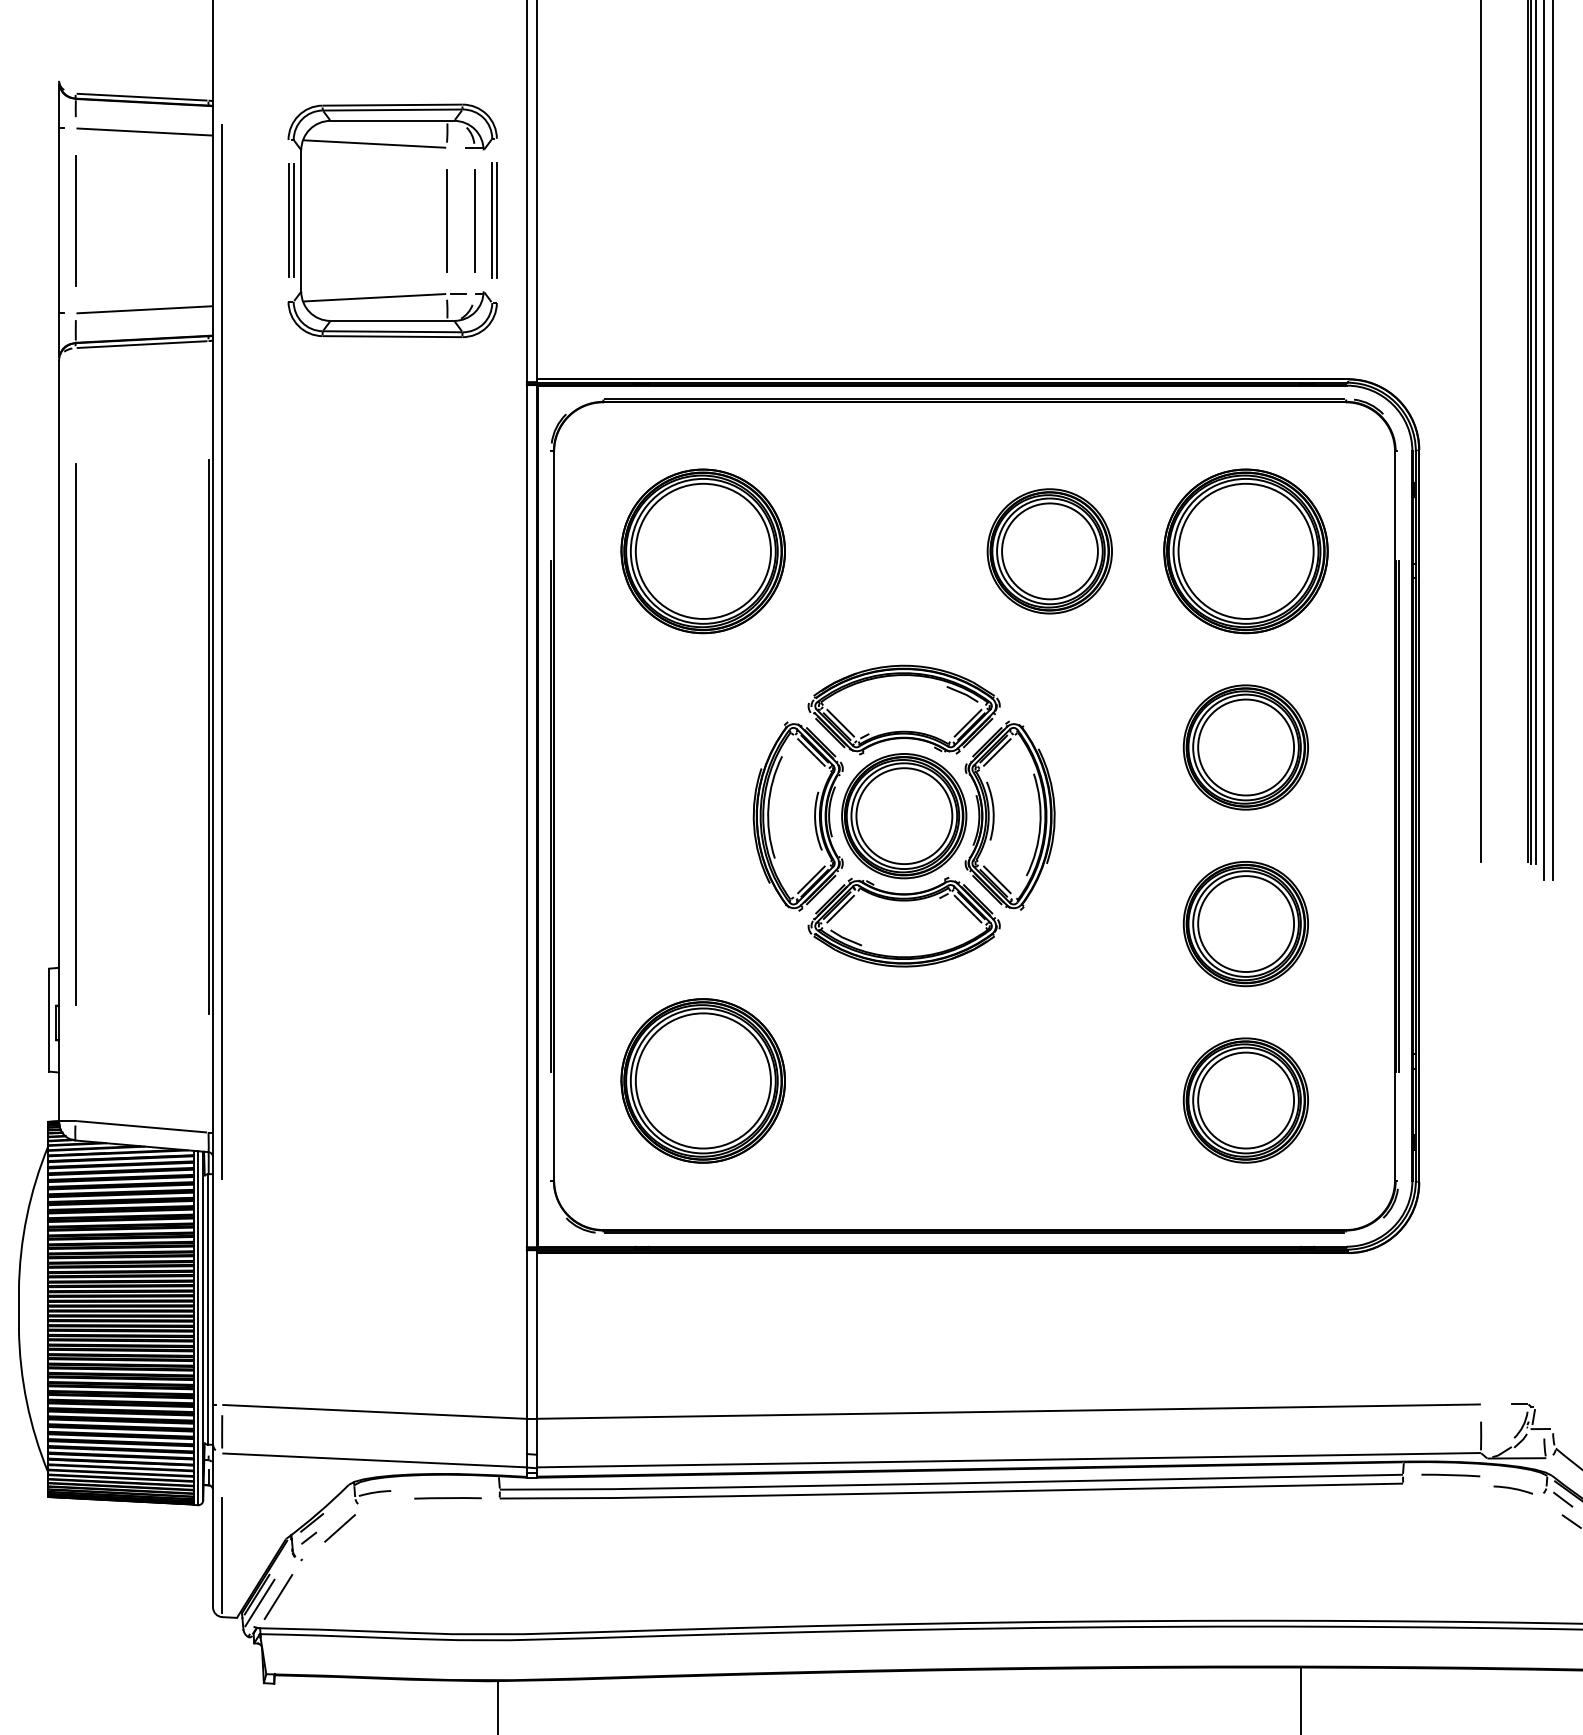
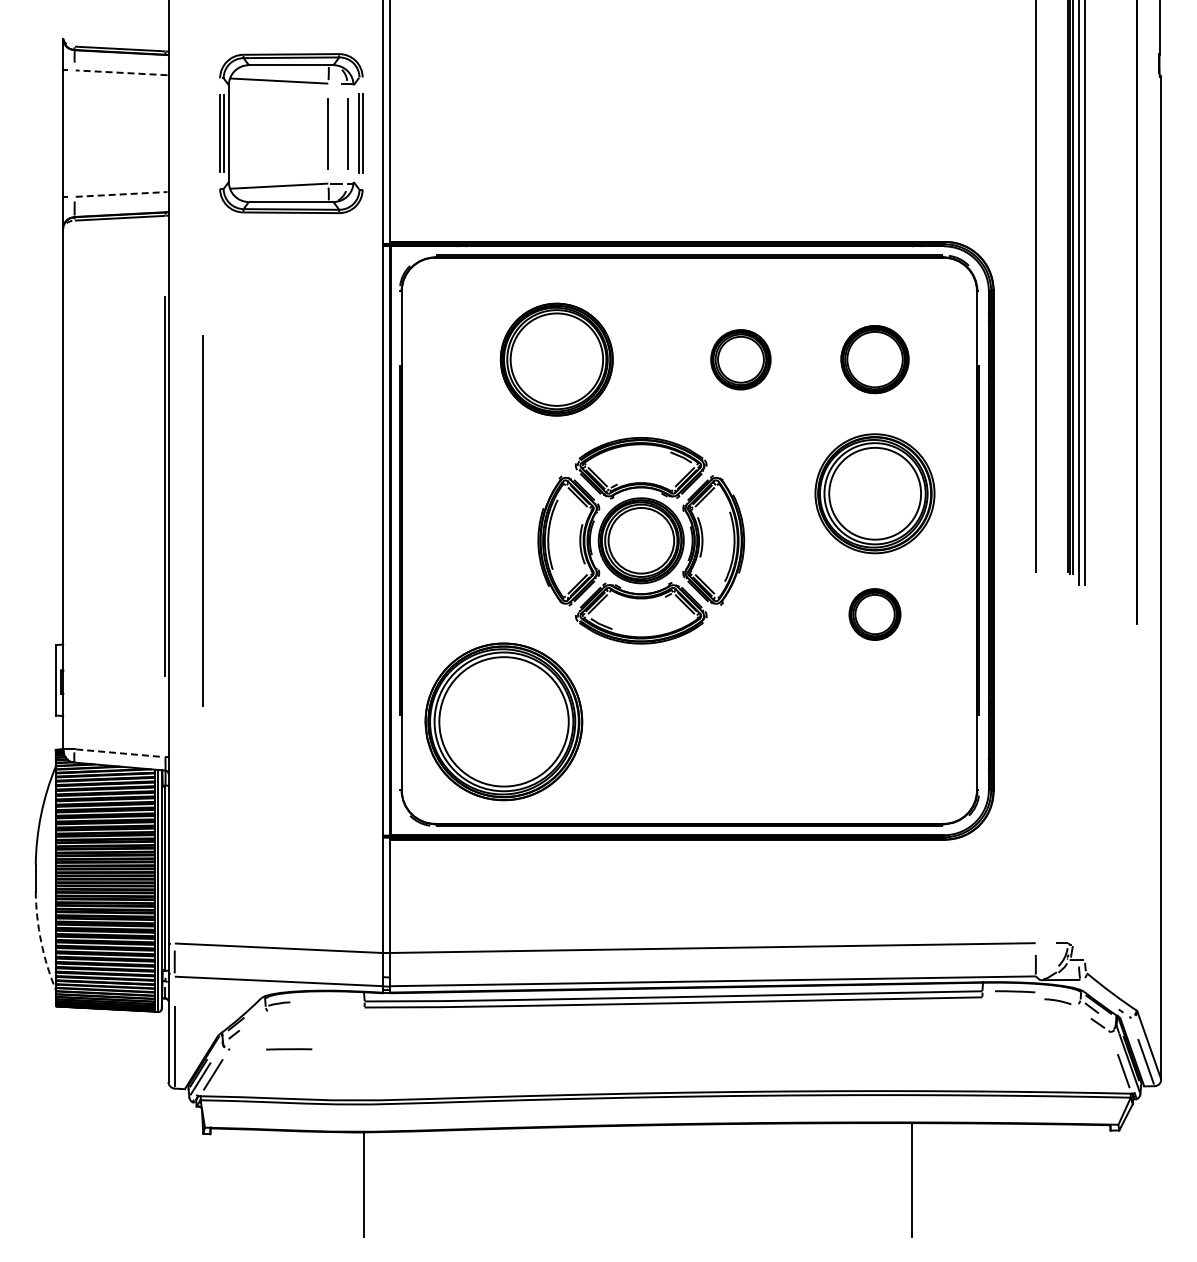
line: (144, 131) -> (121, 72), solid -> dashed
line: (75, 220) -> (74, 133), removed
line: (144, 309) -> (121, 194), solid -> dashed
part: (702, 551) -> (556, 359), moved
part: (1049, 551) -> (740, 359), size x0.7
part: (1245, 551) -> (874, 359), size x0.6
line: (221, 650) -> (174, 427), removed
line: (75, 733) -> (202, 520), moved
part: (1245, 747) -> (874, 493), size x1.4
part: (1245, 923) -> (874, 614), size x0.6
part: (702, 1080) -> (503, 721), size x1.4
part: (1245, 1099) -> (874, 734), removed
line: (141, 1127) -> (119, 753), solid -> dashed
arc: (27, 1402) -> (41, 941), solid -> dashed
line: (448, 1498) -> (289, 1049), moved
line: (340, 1527) -> (255, 1027), removed

